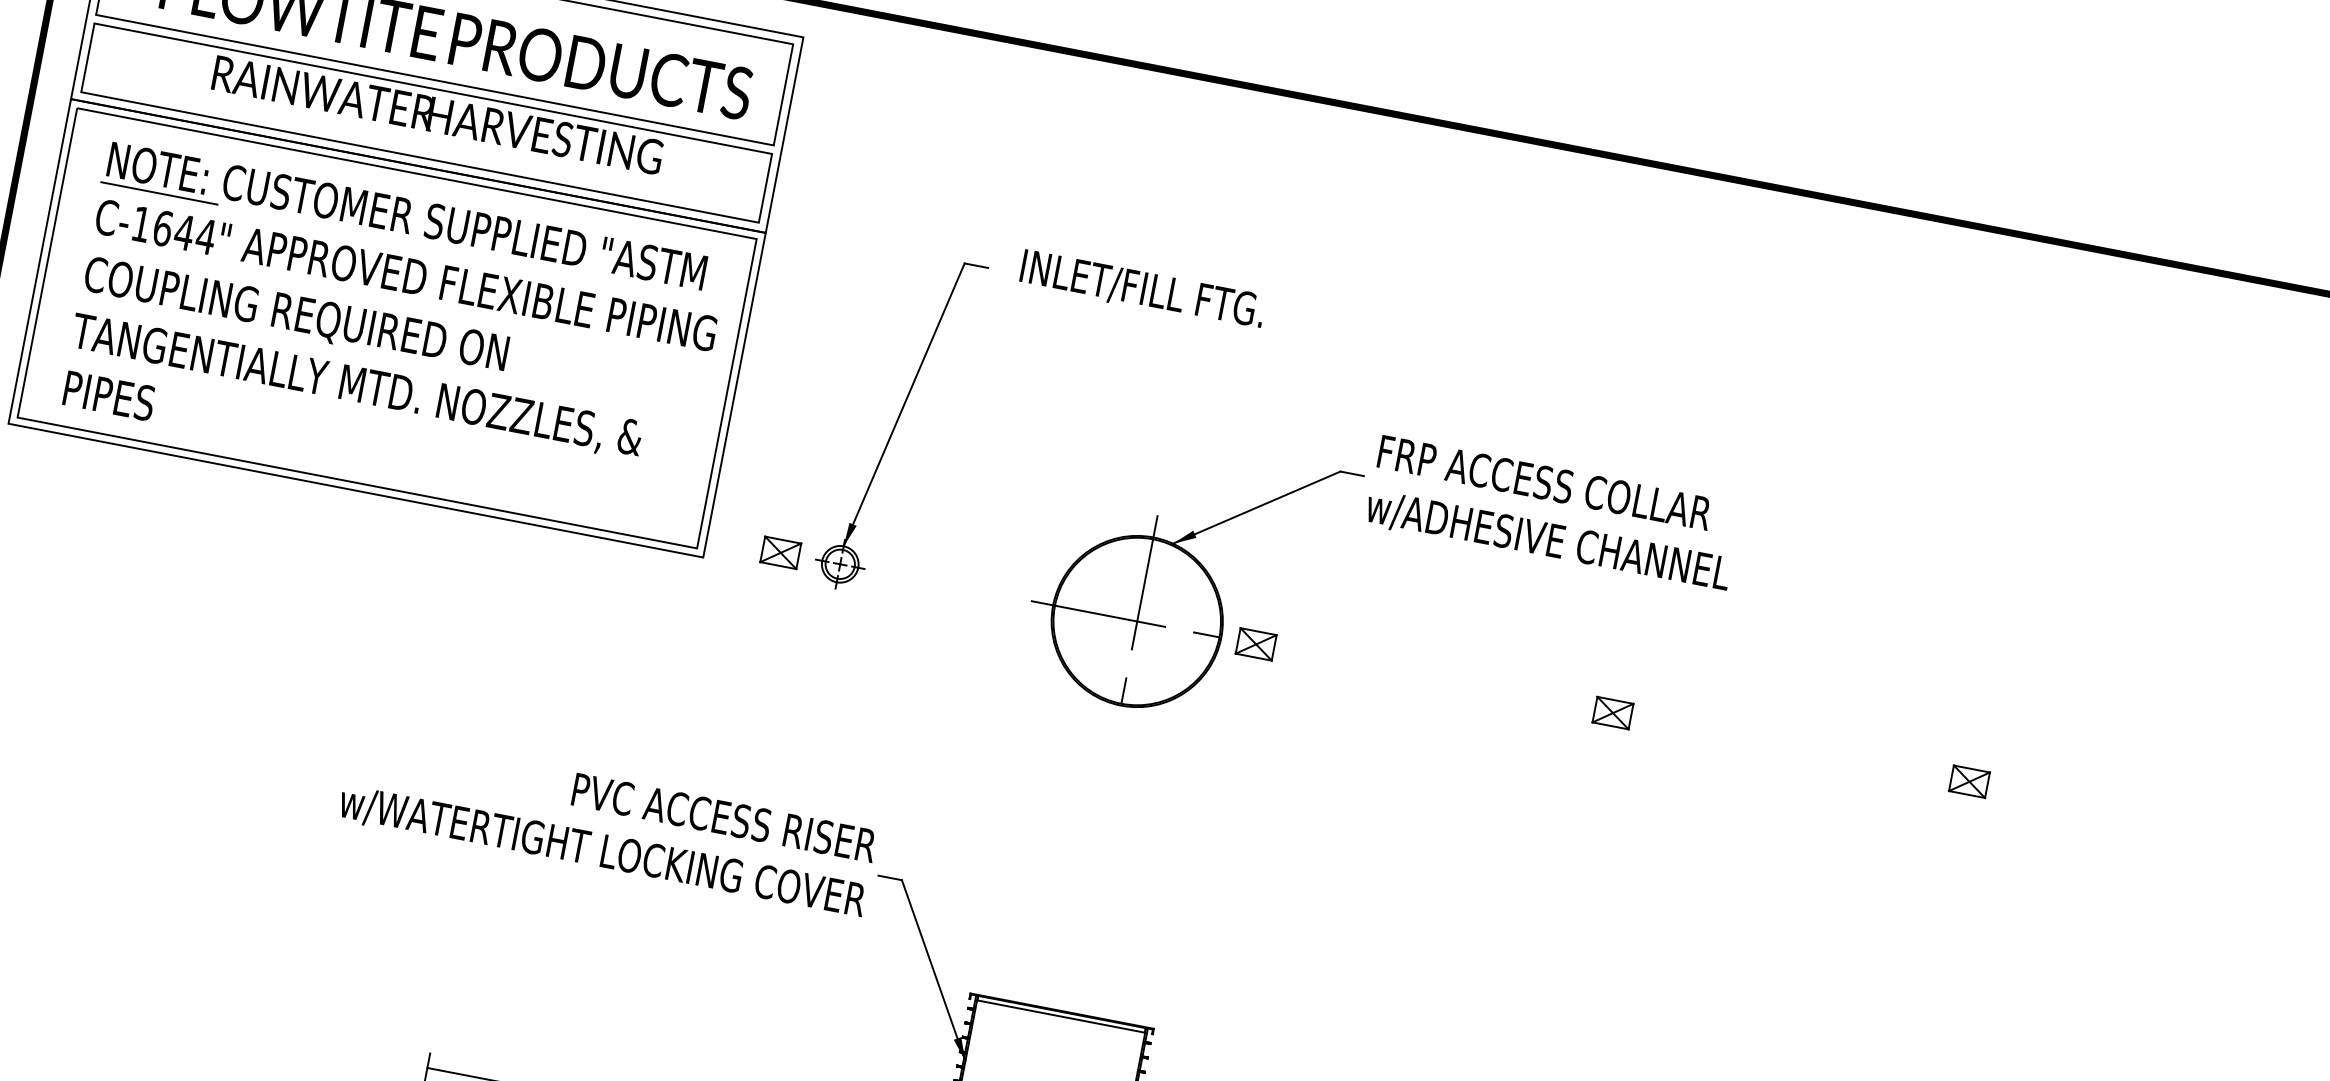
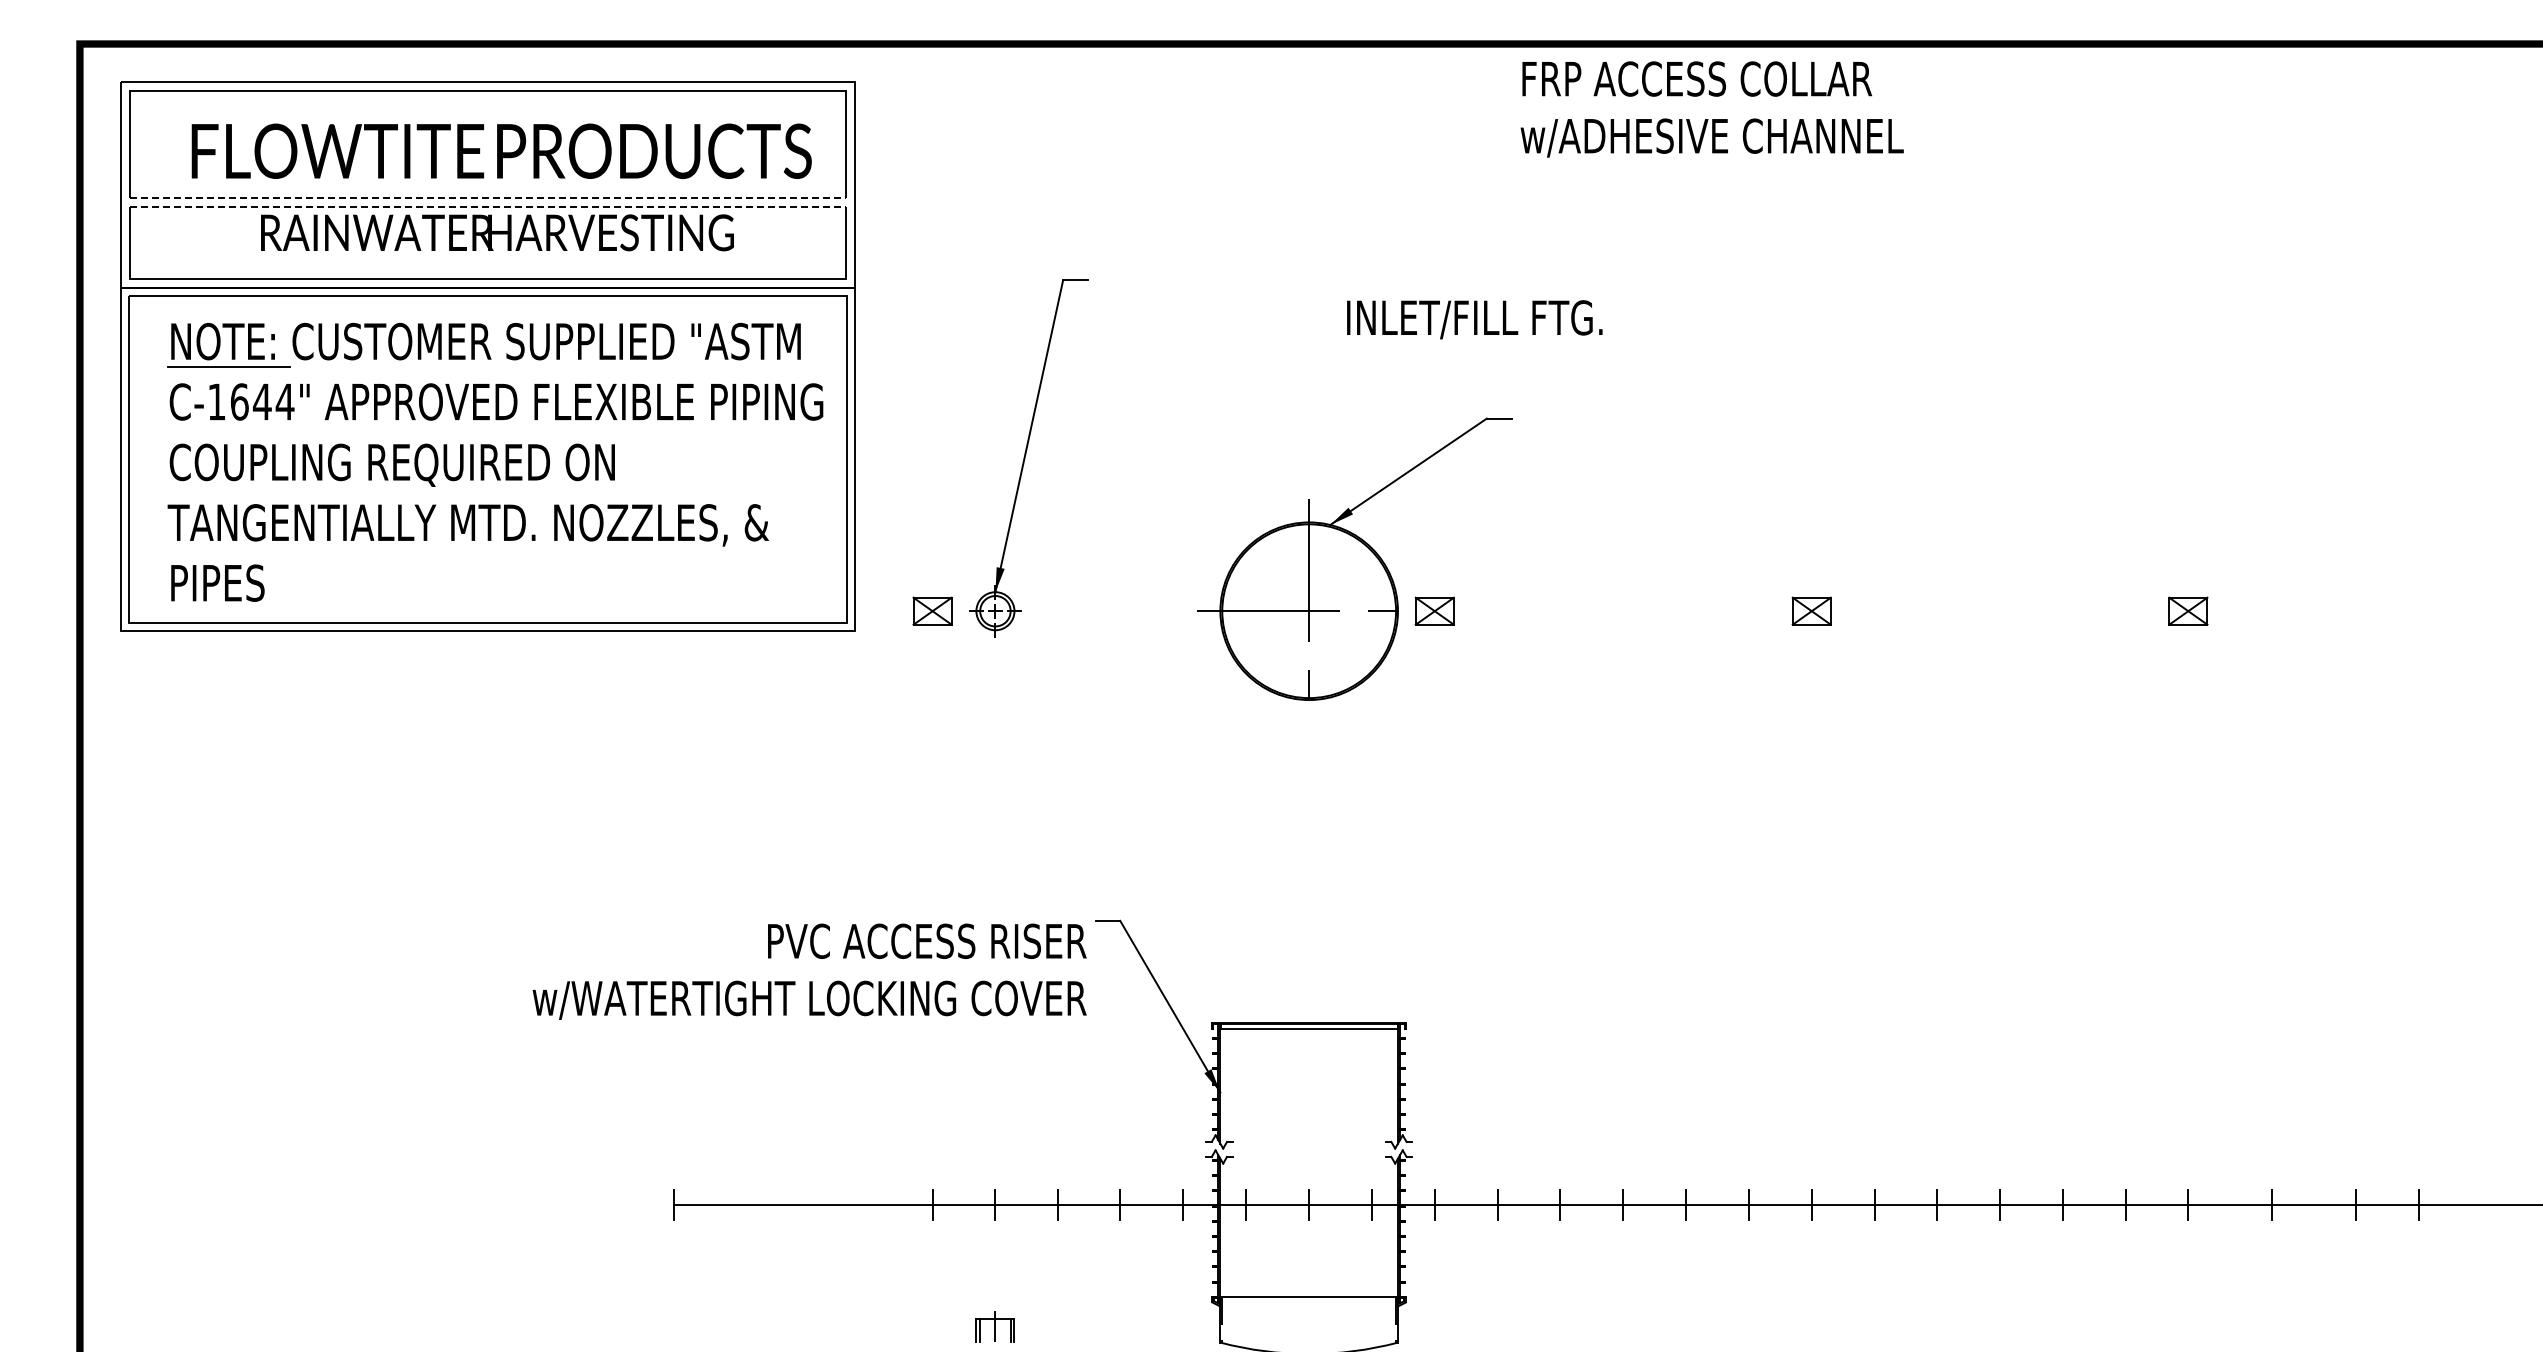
line: (434, 80) -> (487, 197), solid -> dashed
line: (433, 88) -> (487, 206), solid -> dashed
text: (1142, 289) -> (1474, 319), moved
text: (1552, 514) -> (1711, 109), moved
text: (607, 825) -> (809, 971), moved

